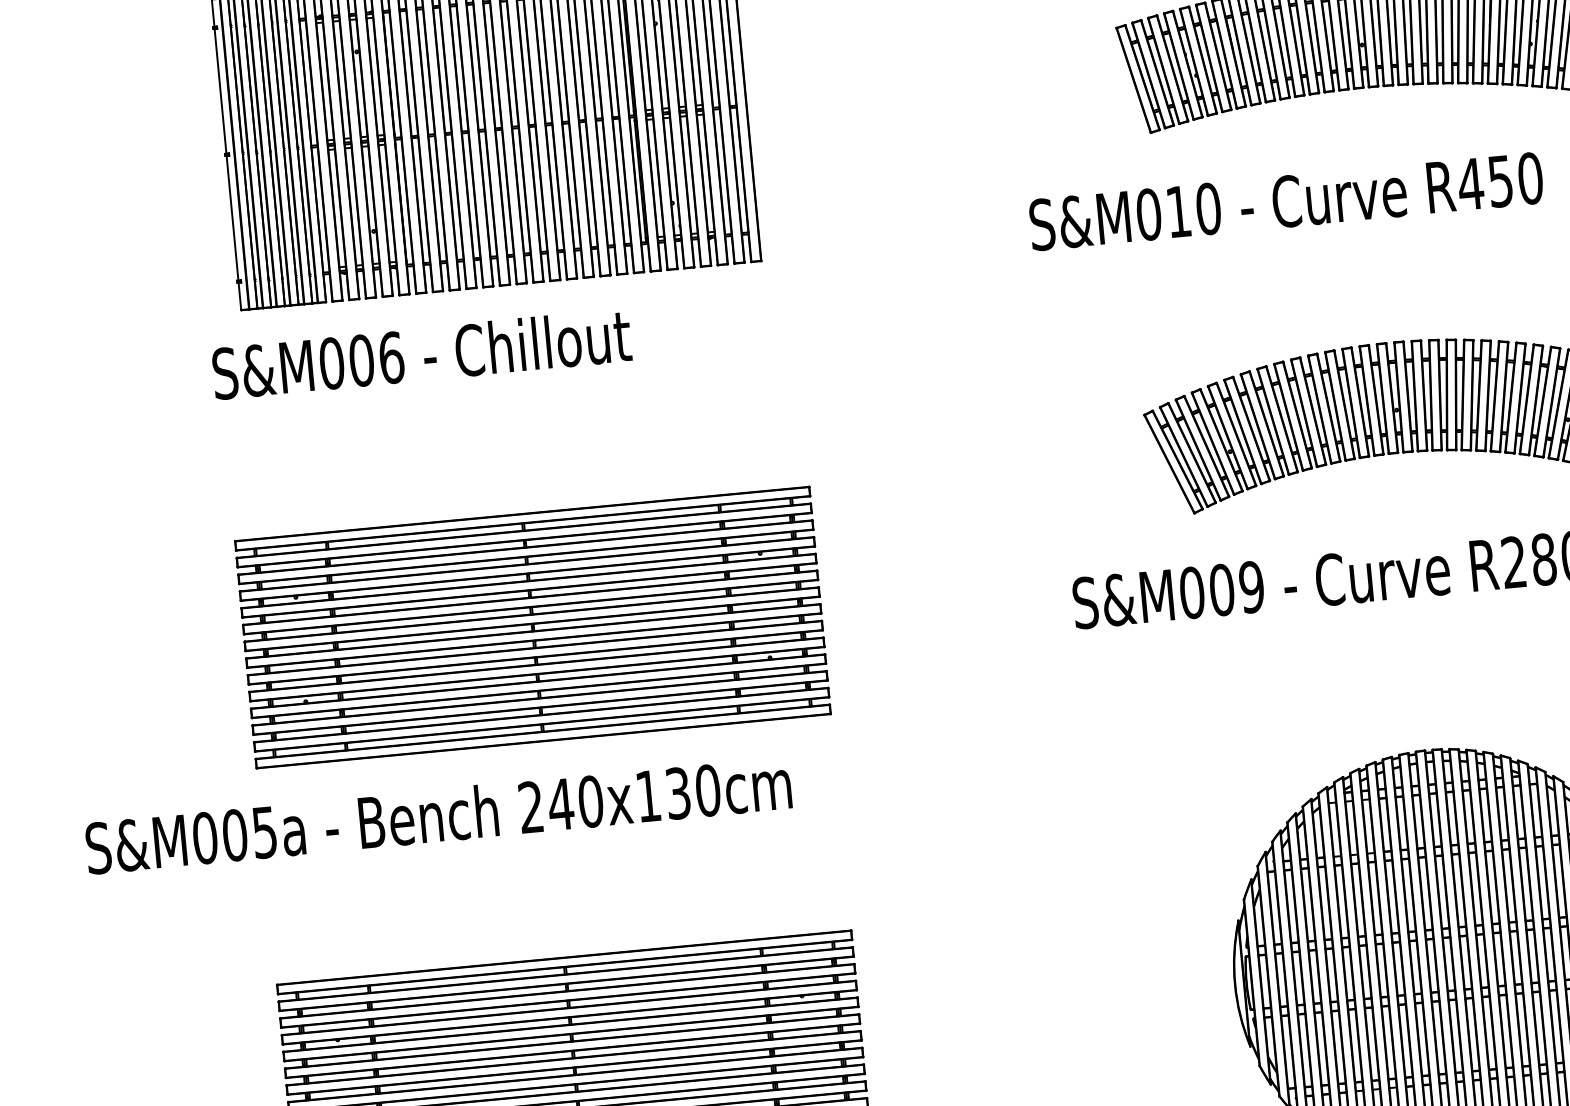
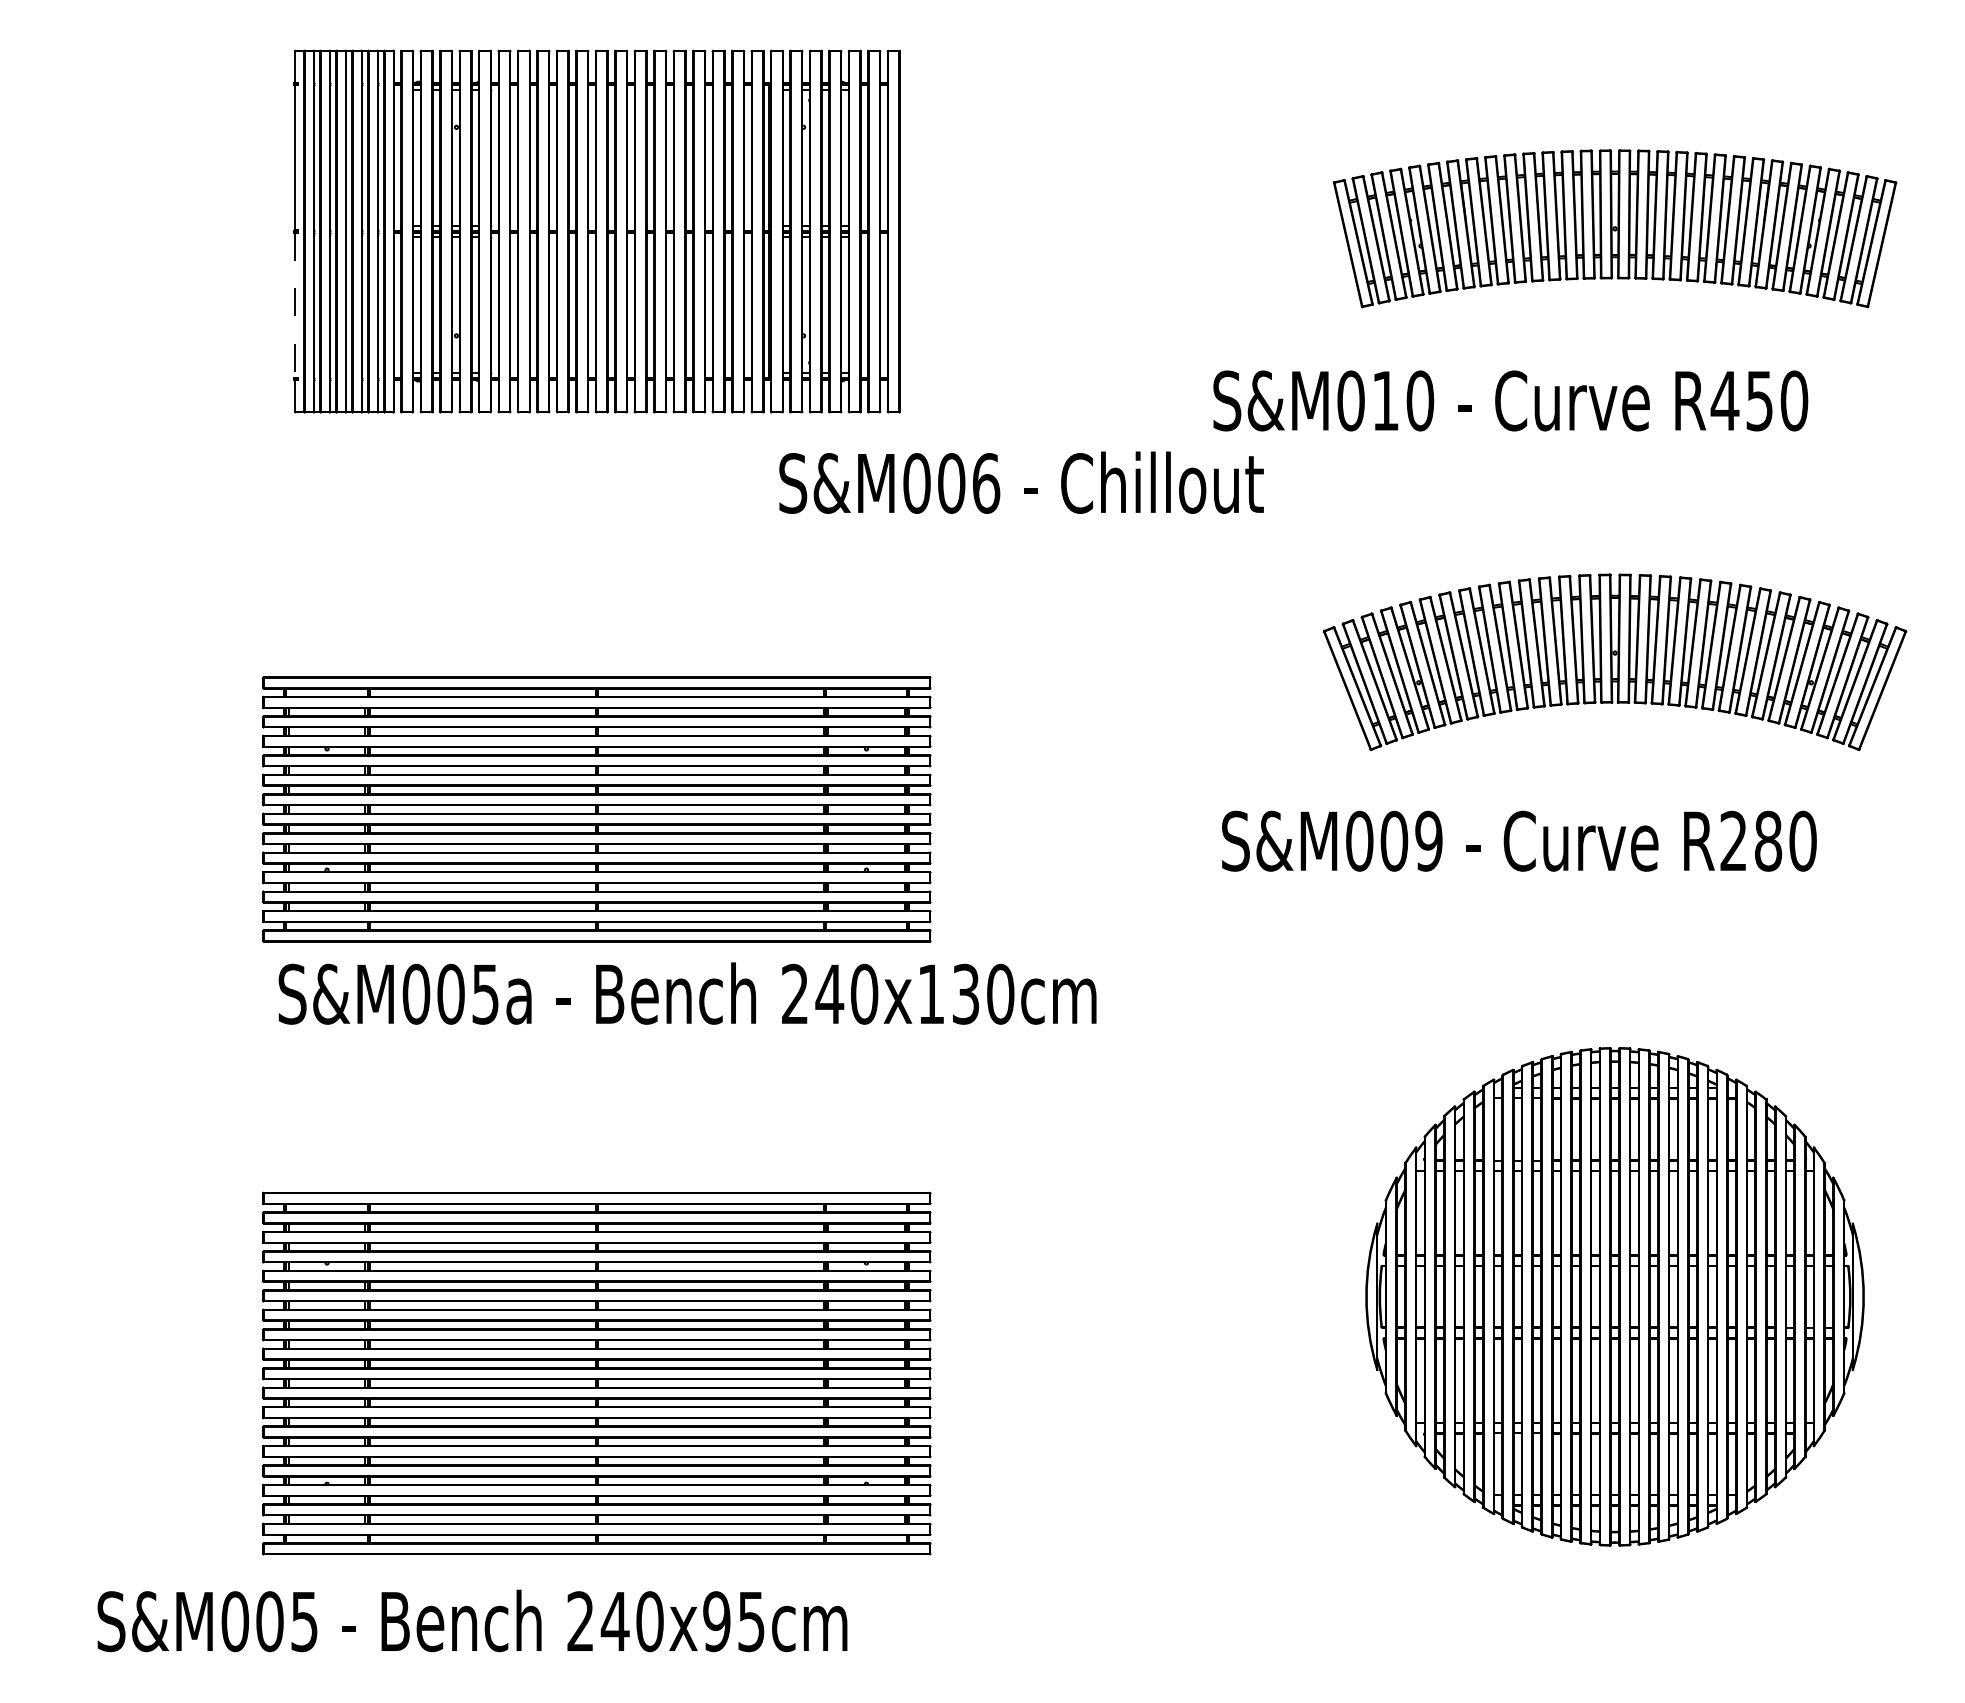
line: (232, 218) -> (295, 305), solid -> dashed
text: (421, 354) -> (1021, 482), moved
text: (438, 815) -> (687, 993), moved

